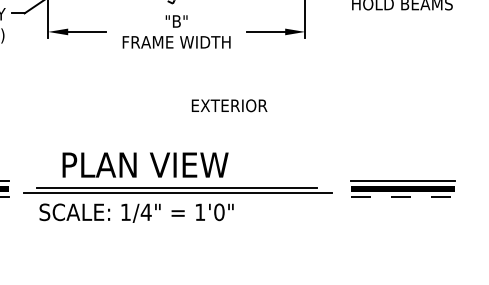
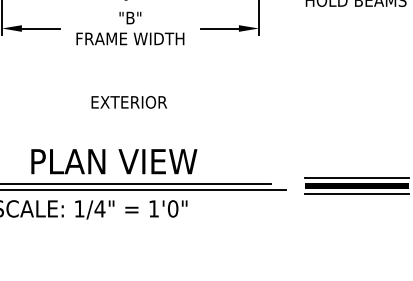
text: (229, 105) -> (129, 102), moved
text: (145, 164) -> (114, 161), moved
line: (402, 196) -> (356, 193), dashed -> solid

